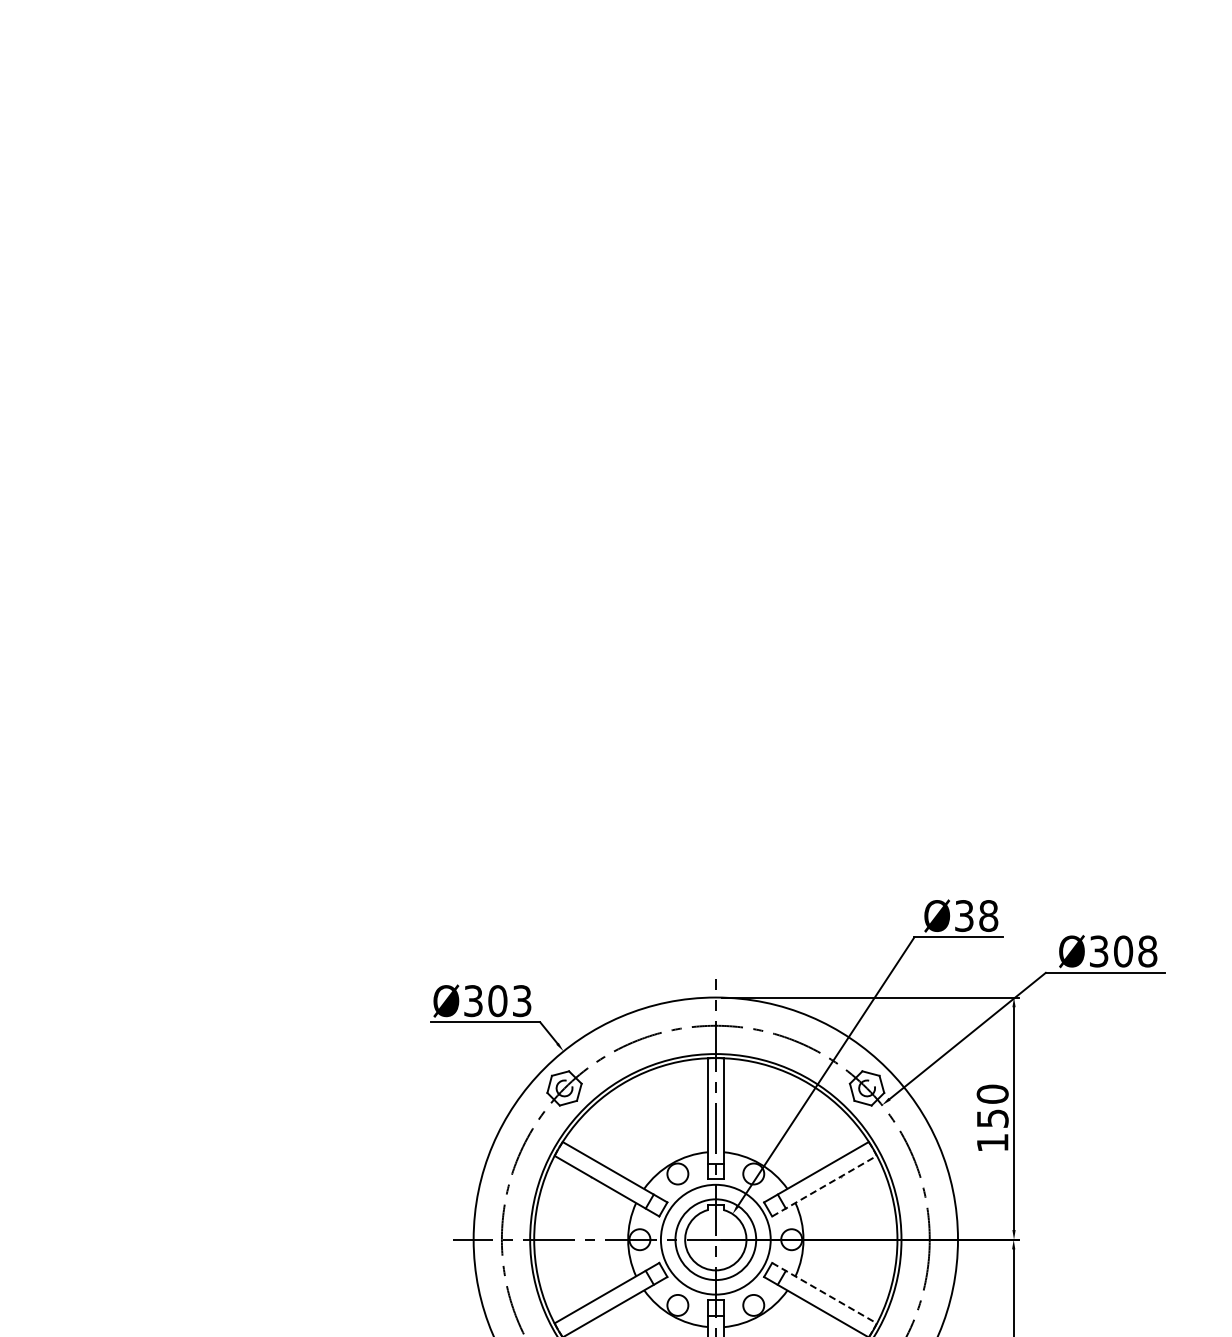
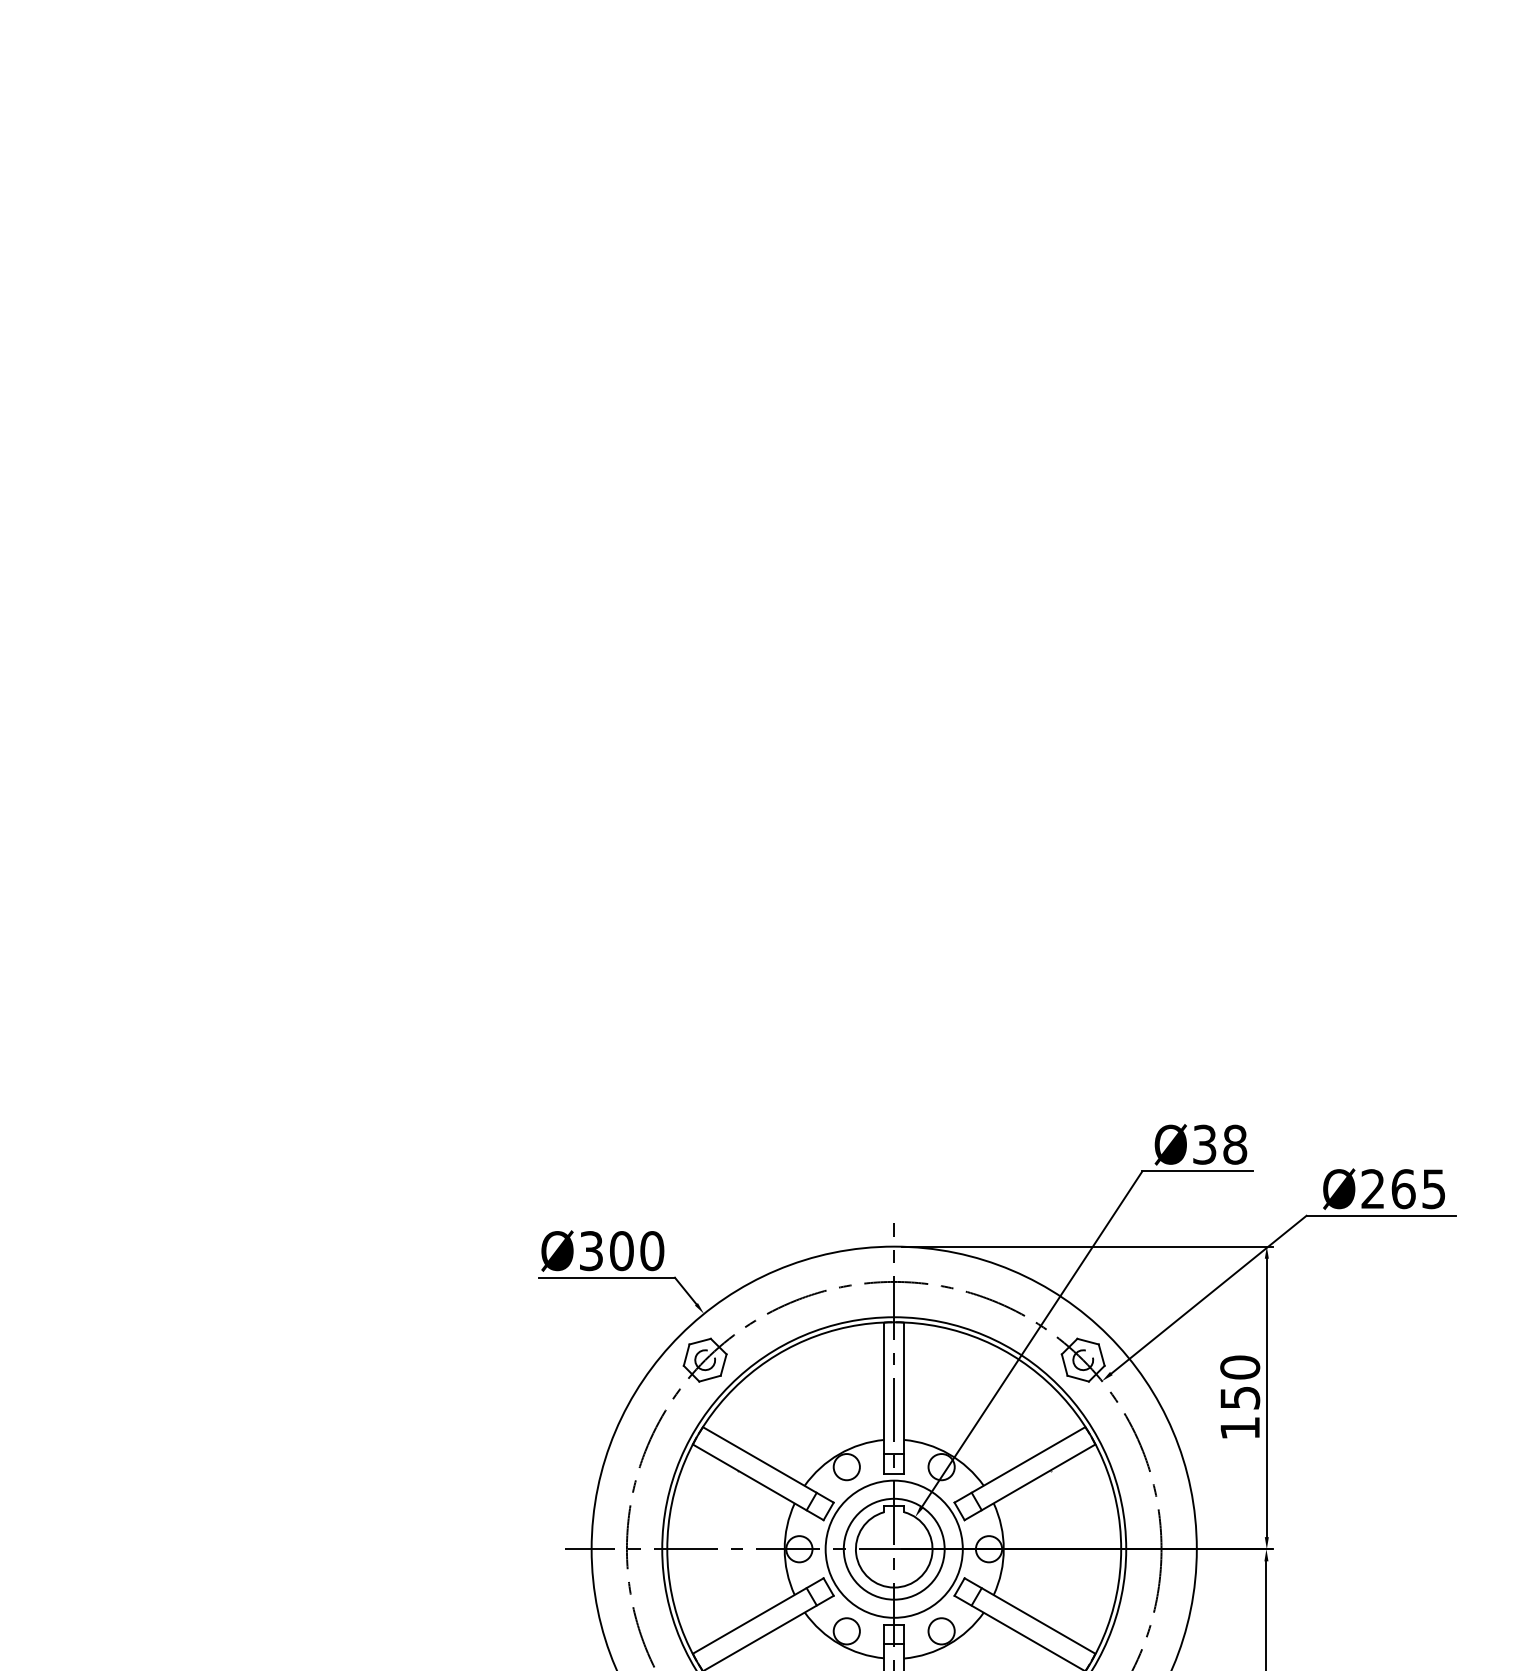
text: (1123, 951) -> (1403, 1189), Ø308 -> Ø265
text: (521, 1001) -> (651, 1251), Ø303 -> Ø300
line: (824, 1185) -> (1030, 1481), dashed -> solid
line: (824, 1293) -> (1030, 1616), dashed -> solid

